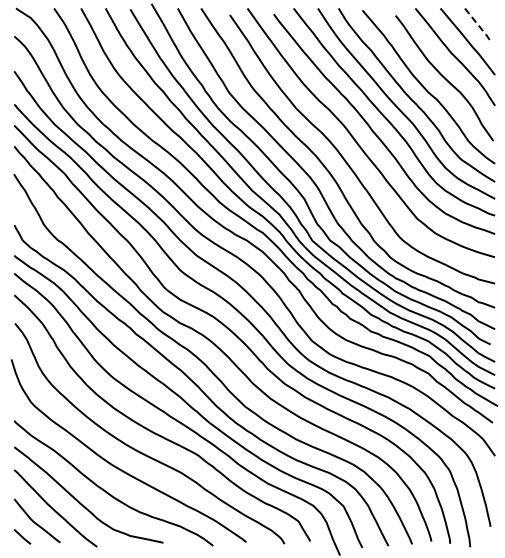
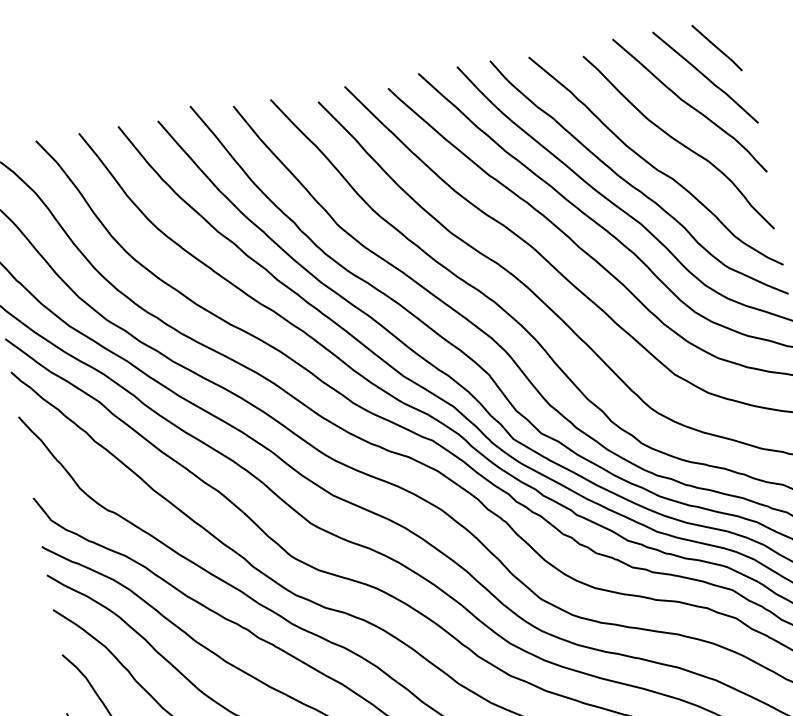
line: (478, 25) -> (718, 48), dashed -> solid

